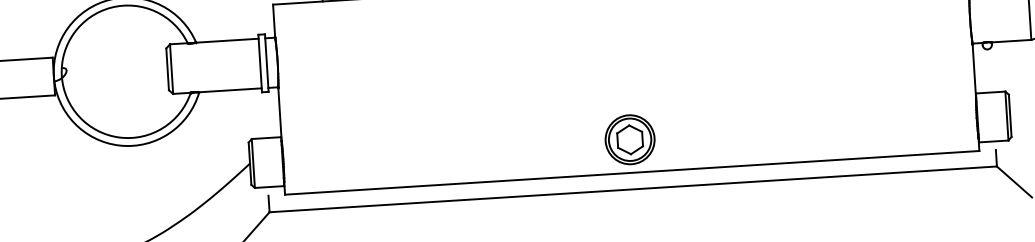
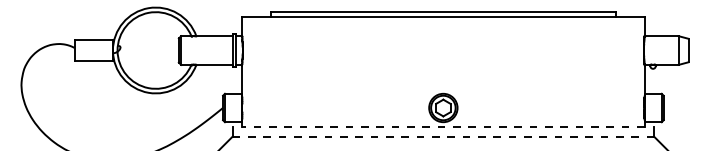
line: (630, 173) -> (442, 127), solid -> dashed
line: (633, 188) -> (443, 136), solid -> dashed

